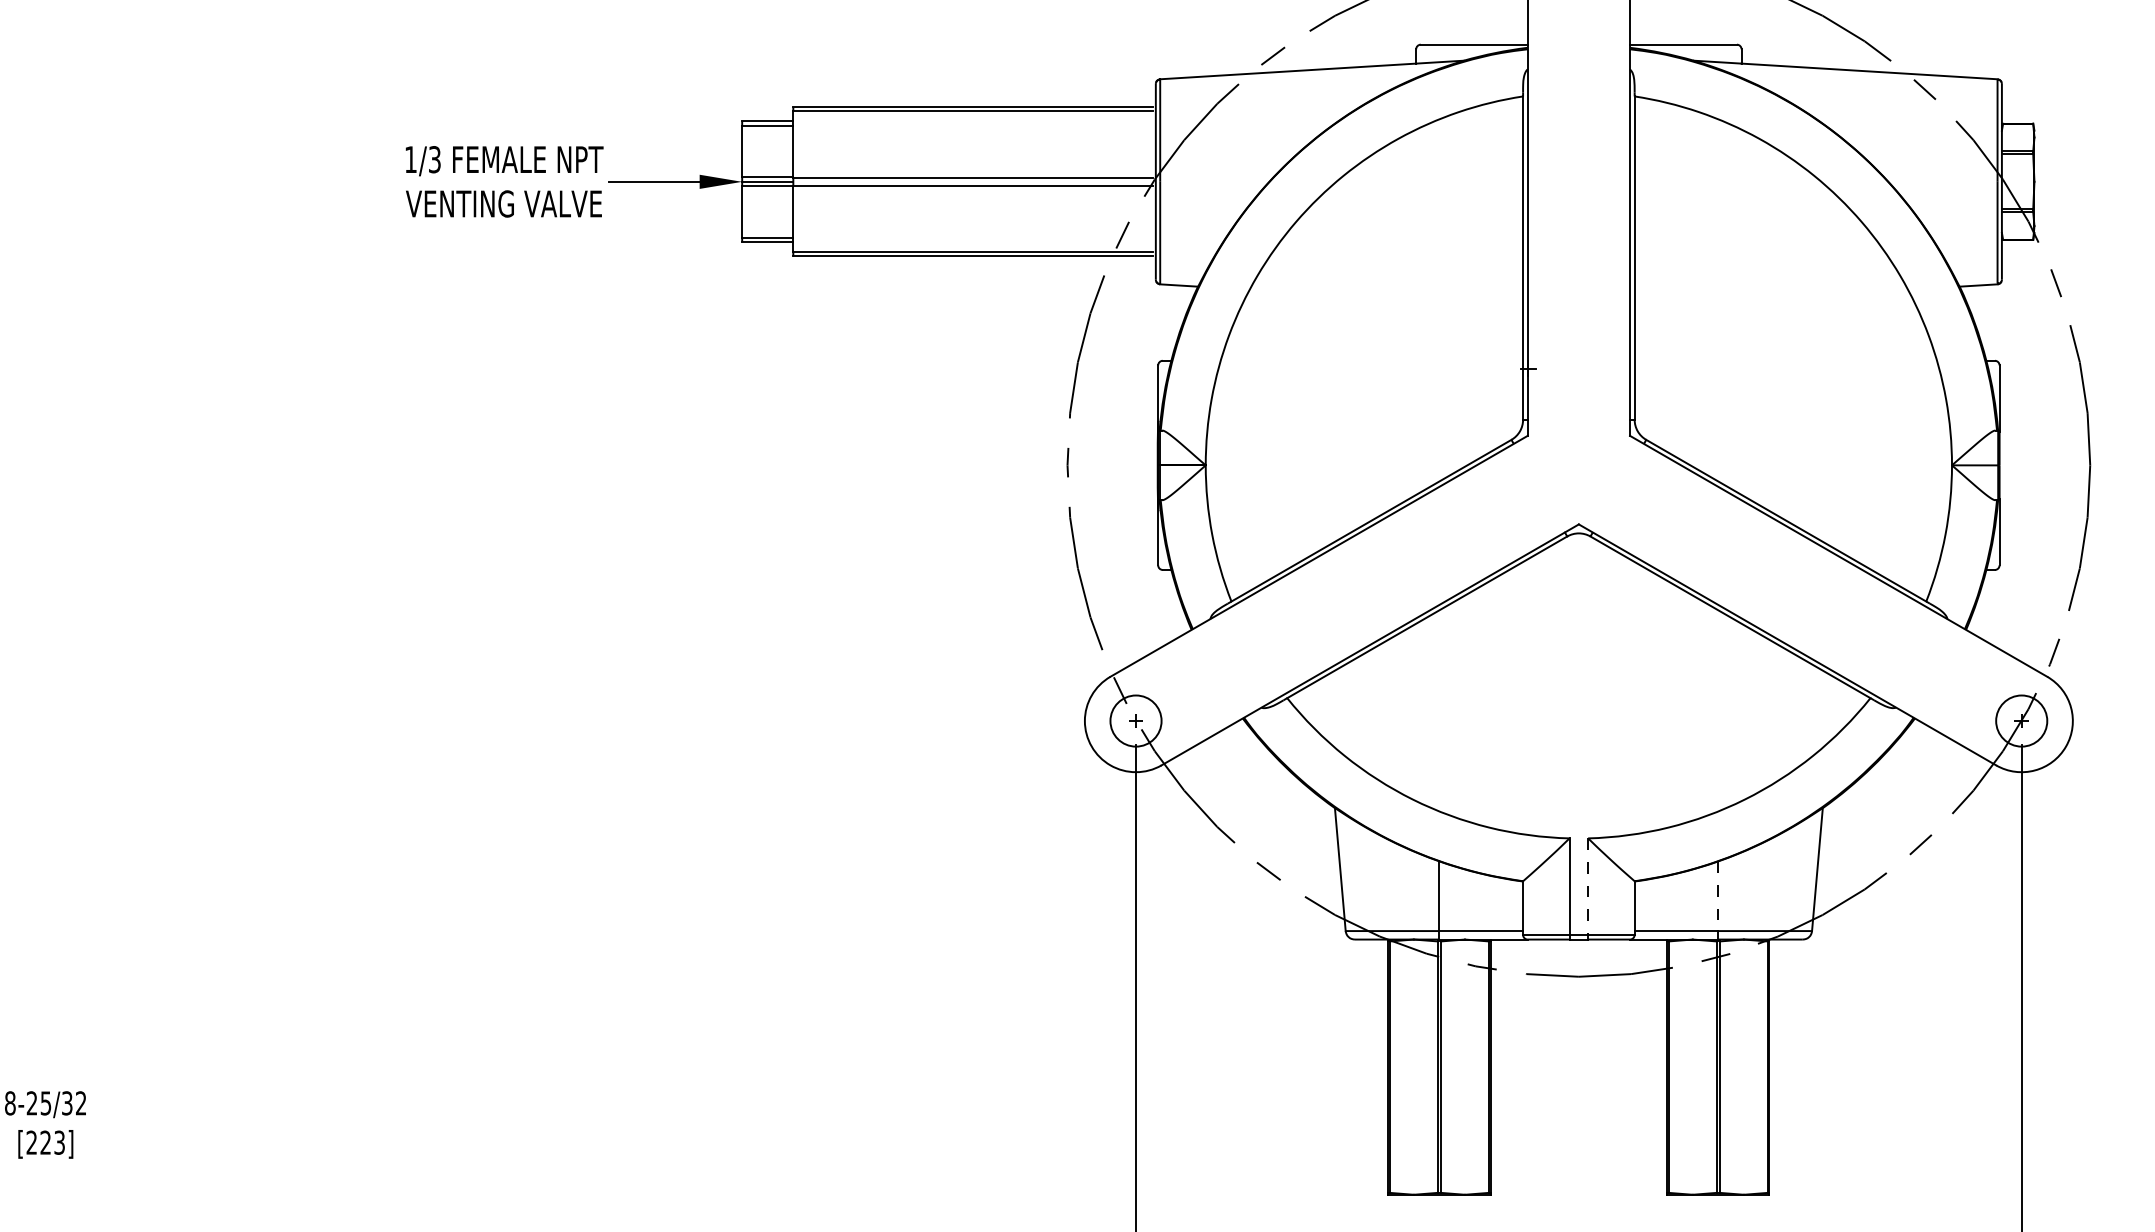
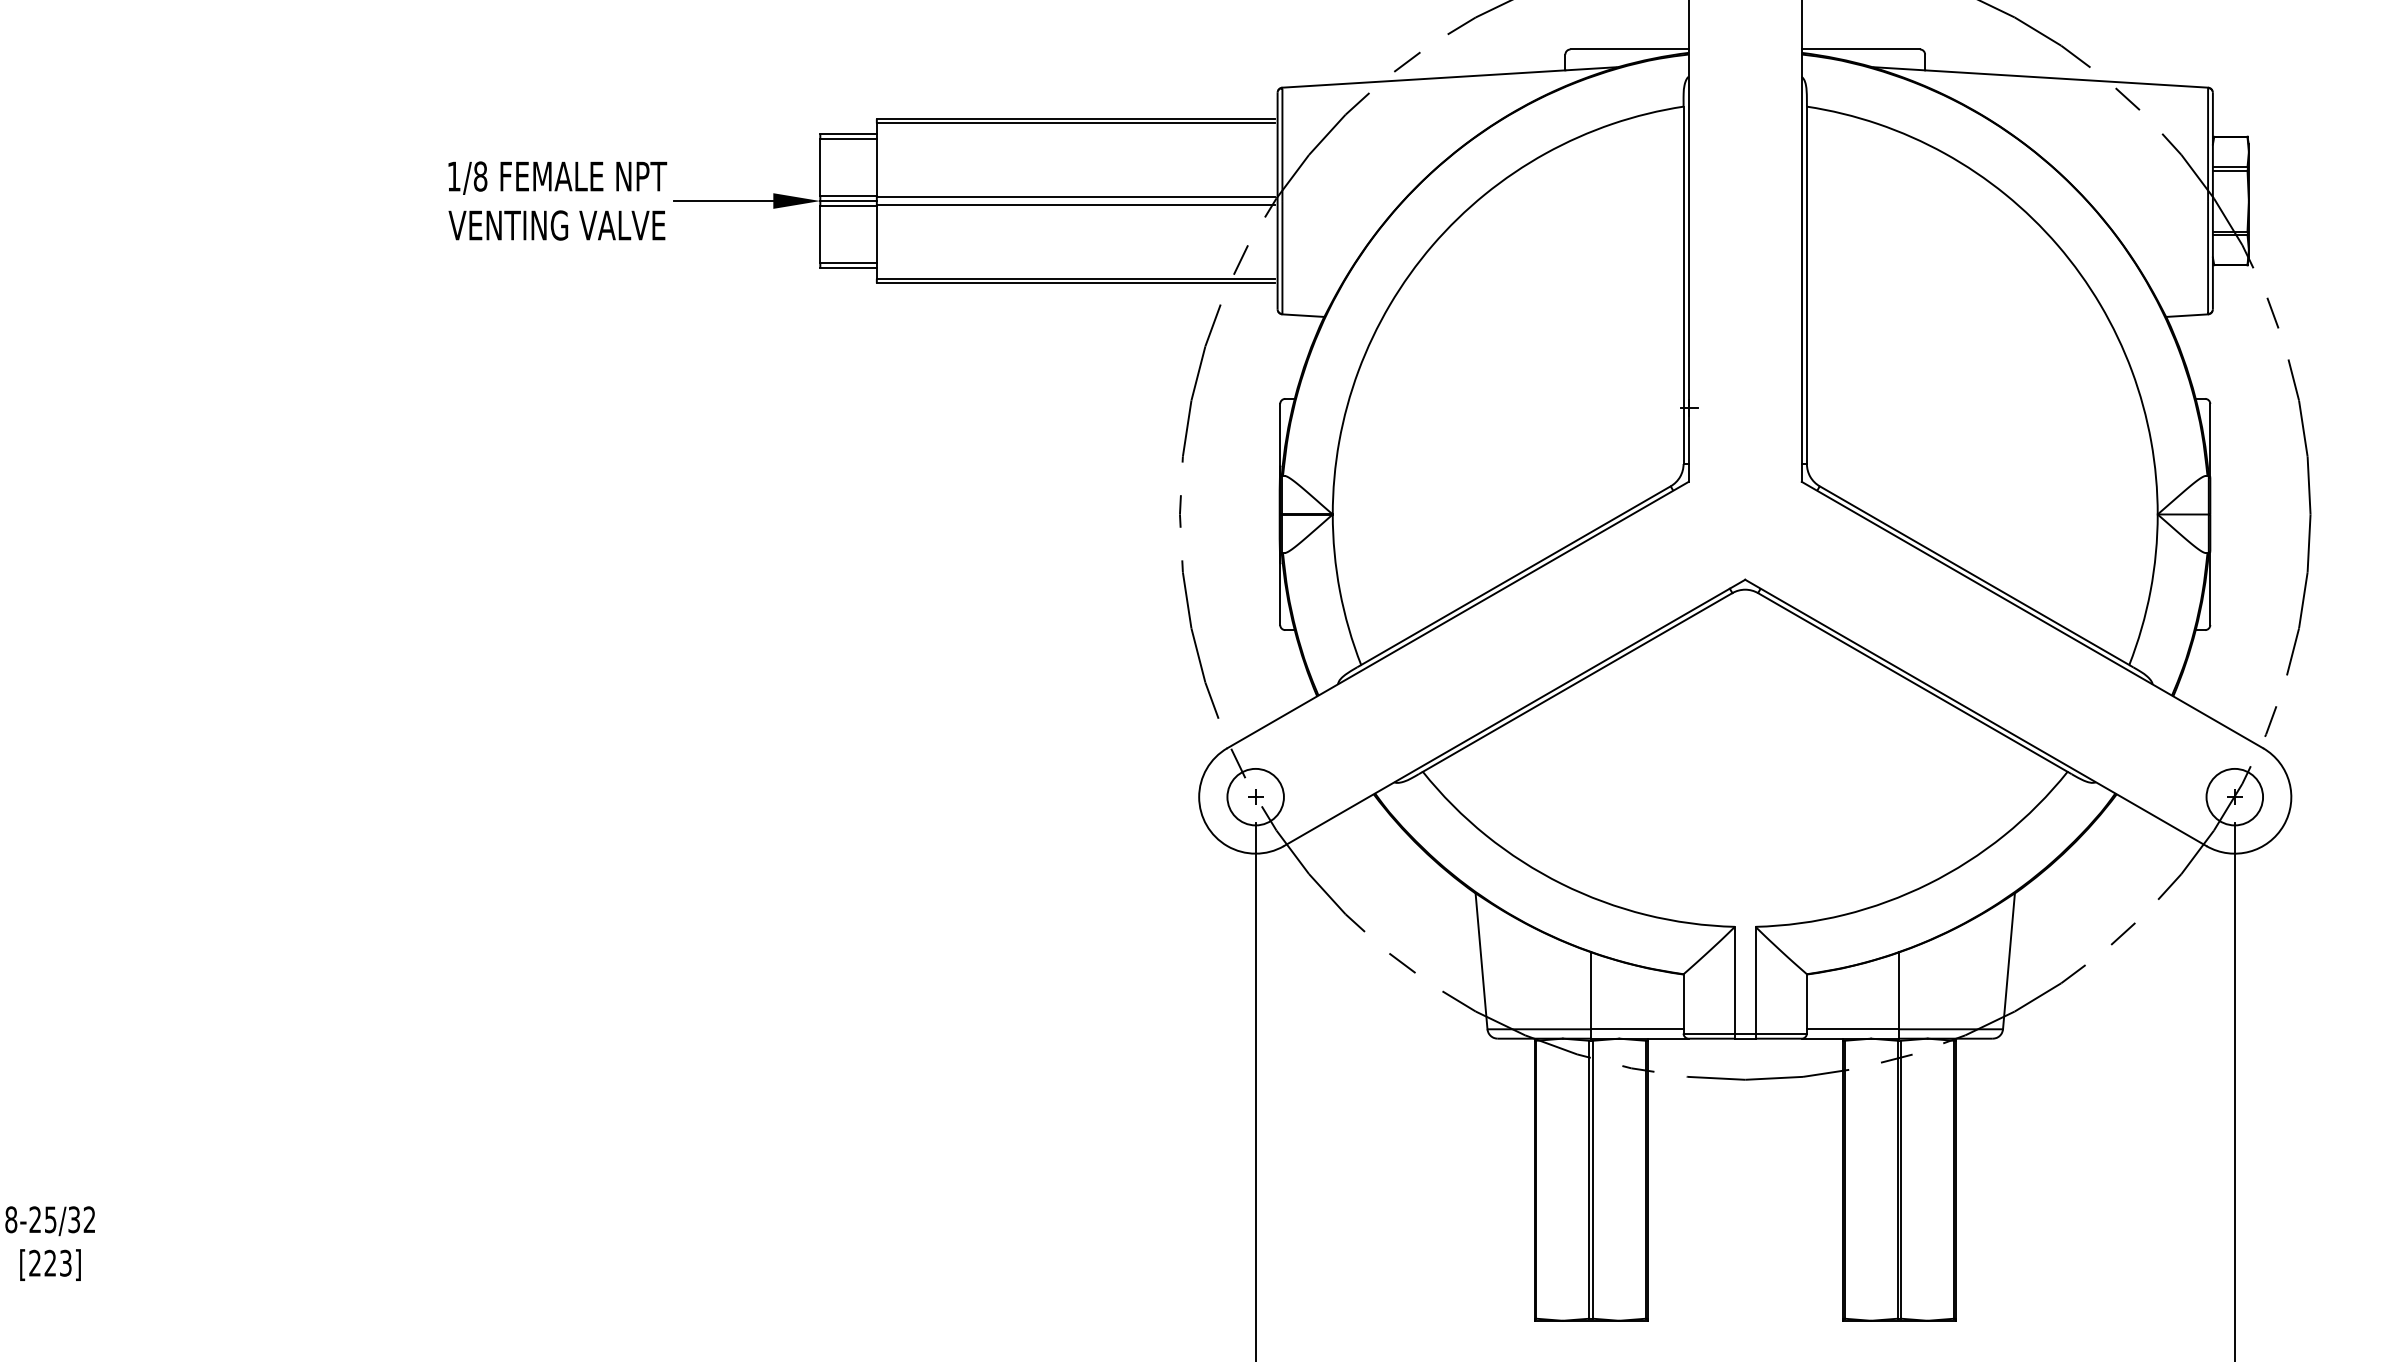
text: (434, 159) -> (480, 176), 1/3 -> 1/8
line: (1588, 886) -> (1755, 980), dashed -> solid
line: (1718, 895) -> (1899, 990), dashed -> solid

